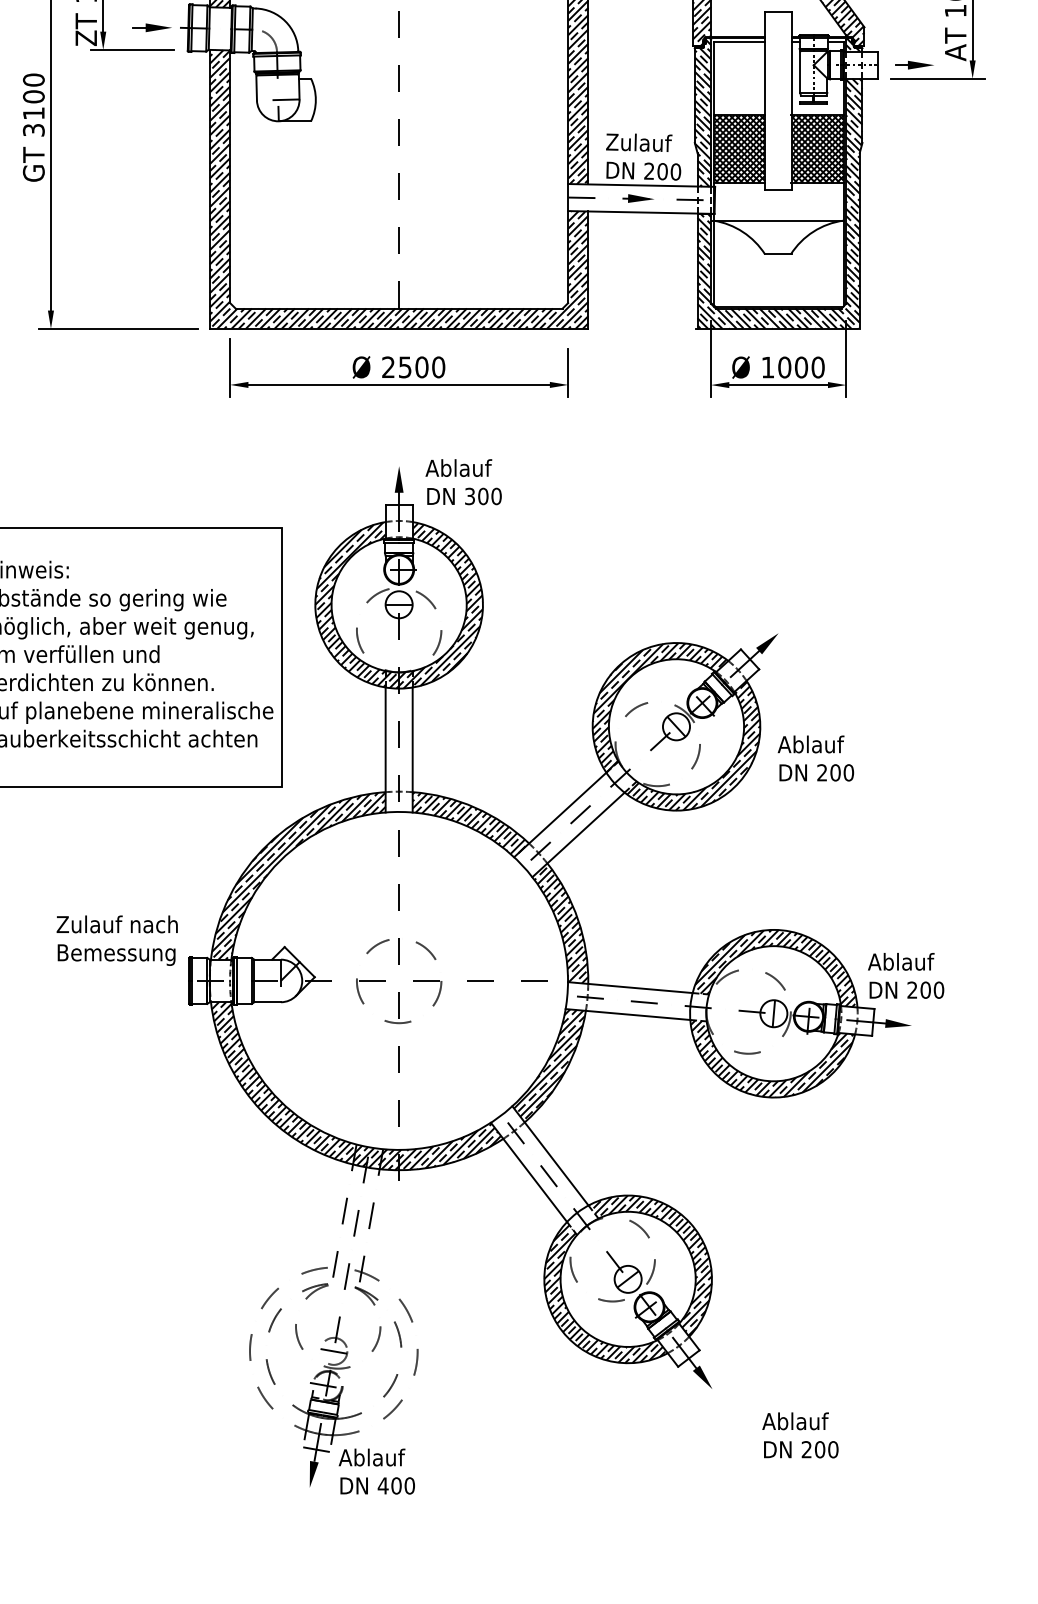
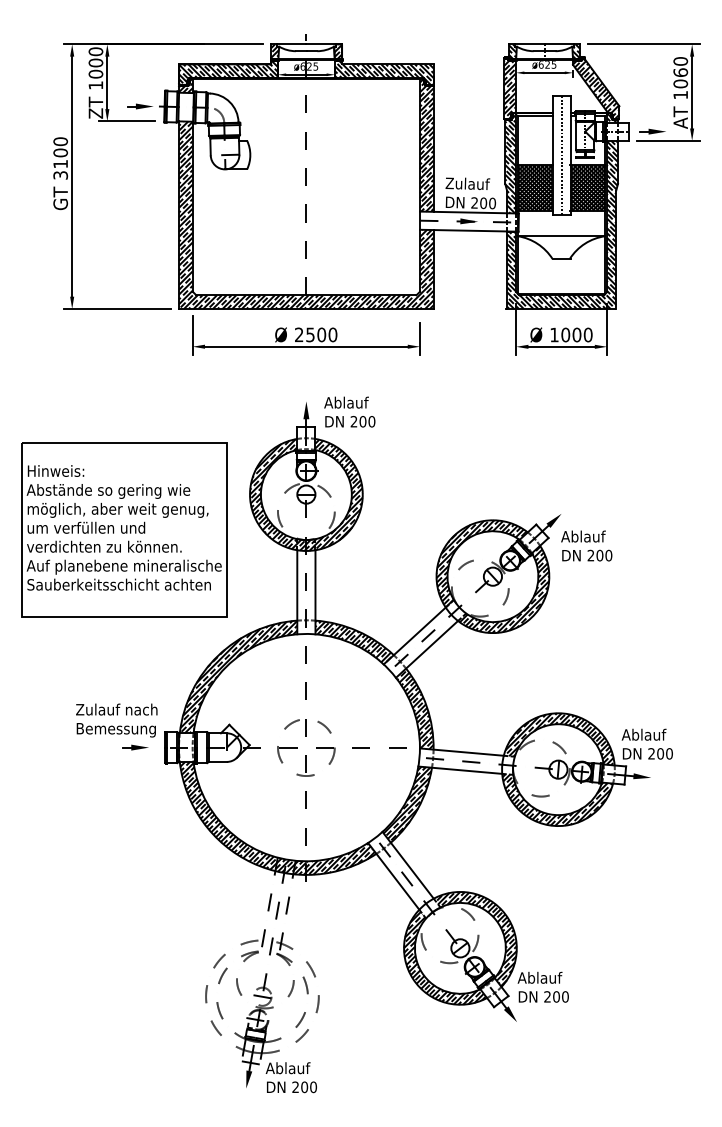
line: (778, 100) -> (561, 155), added
text: (469, 496) -> (353, 421), 300 -> 200
text: (815, 757) -> (586, 545), moved
part: (145, 980) -> (135, 747), added
text: (799, 1434) -> (542, 986), moved
text: (382, 1484) -> (295, 1086), 400 -> 200

